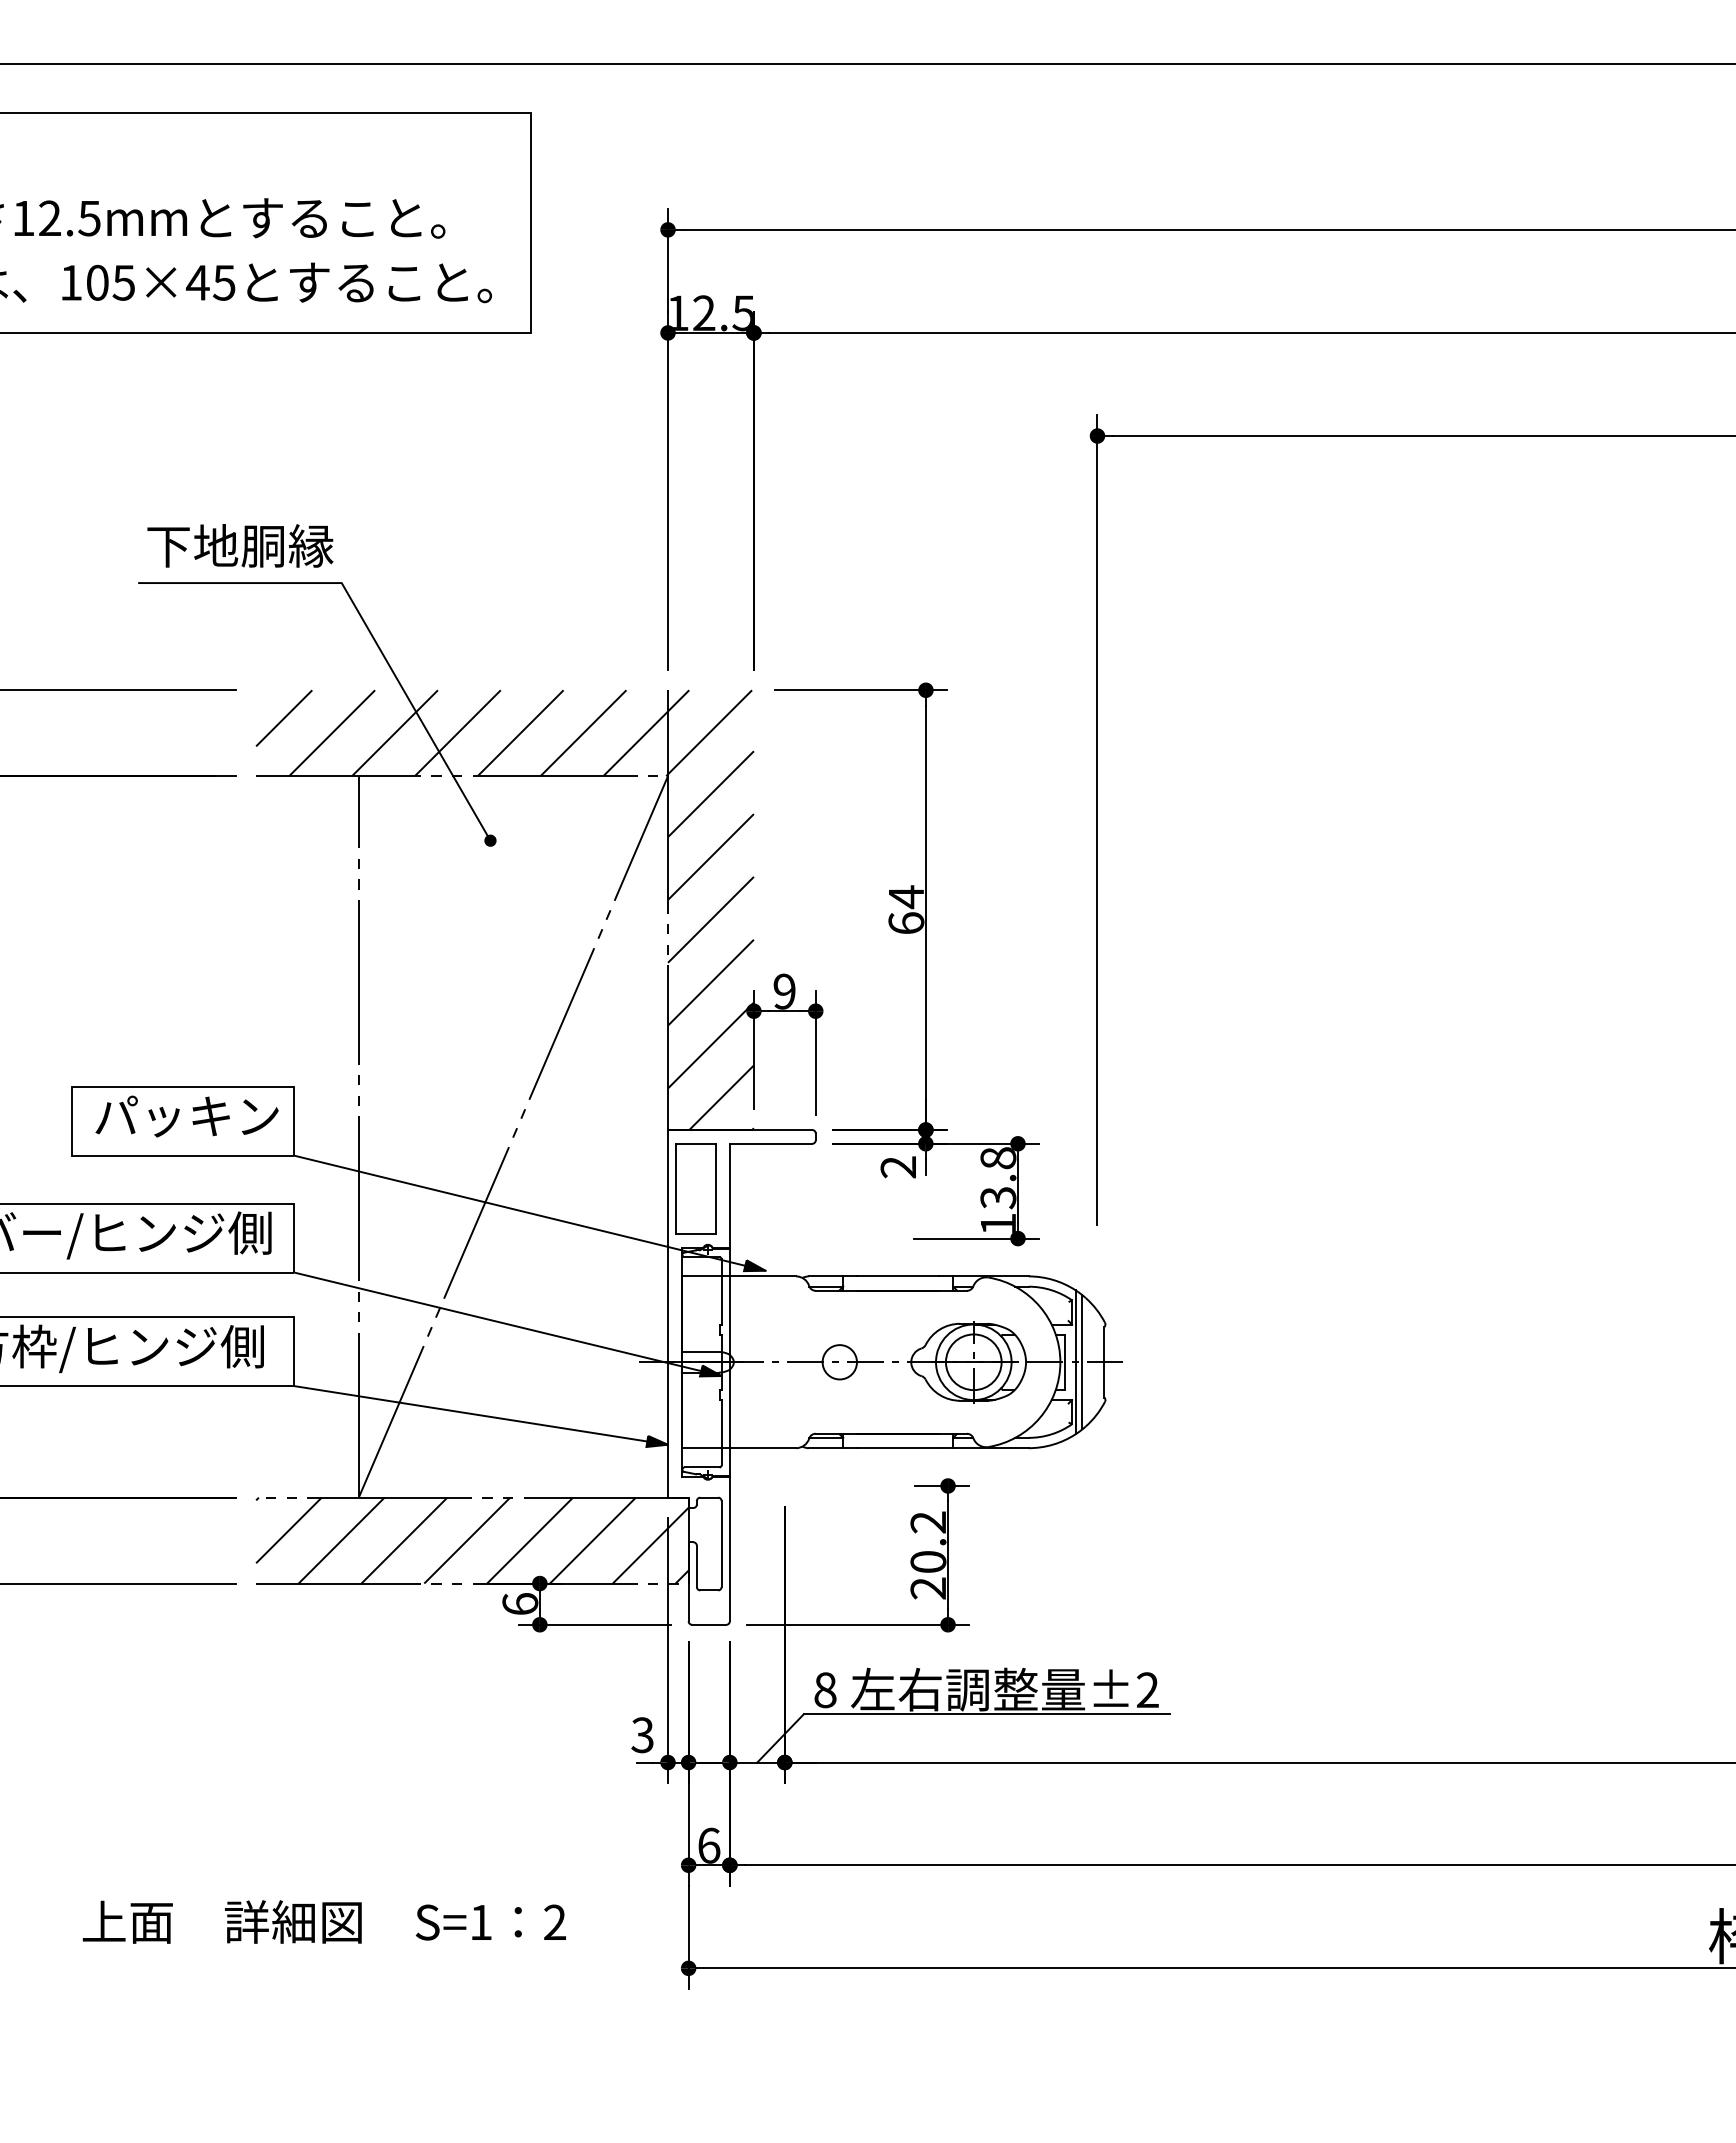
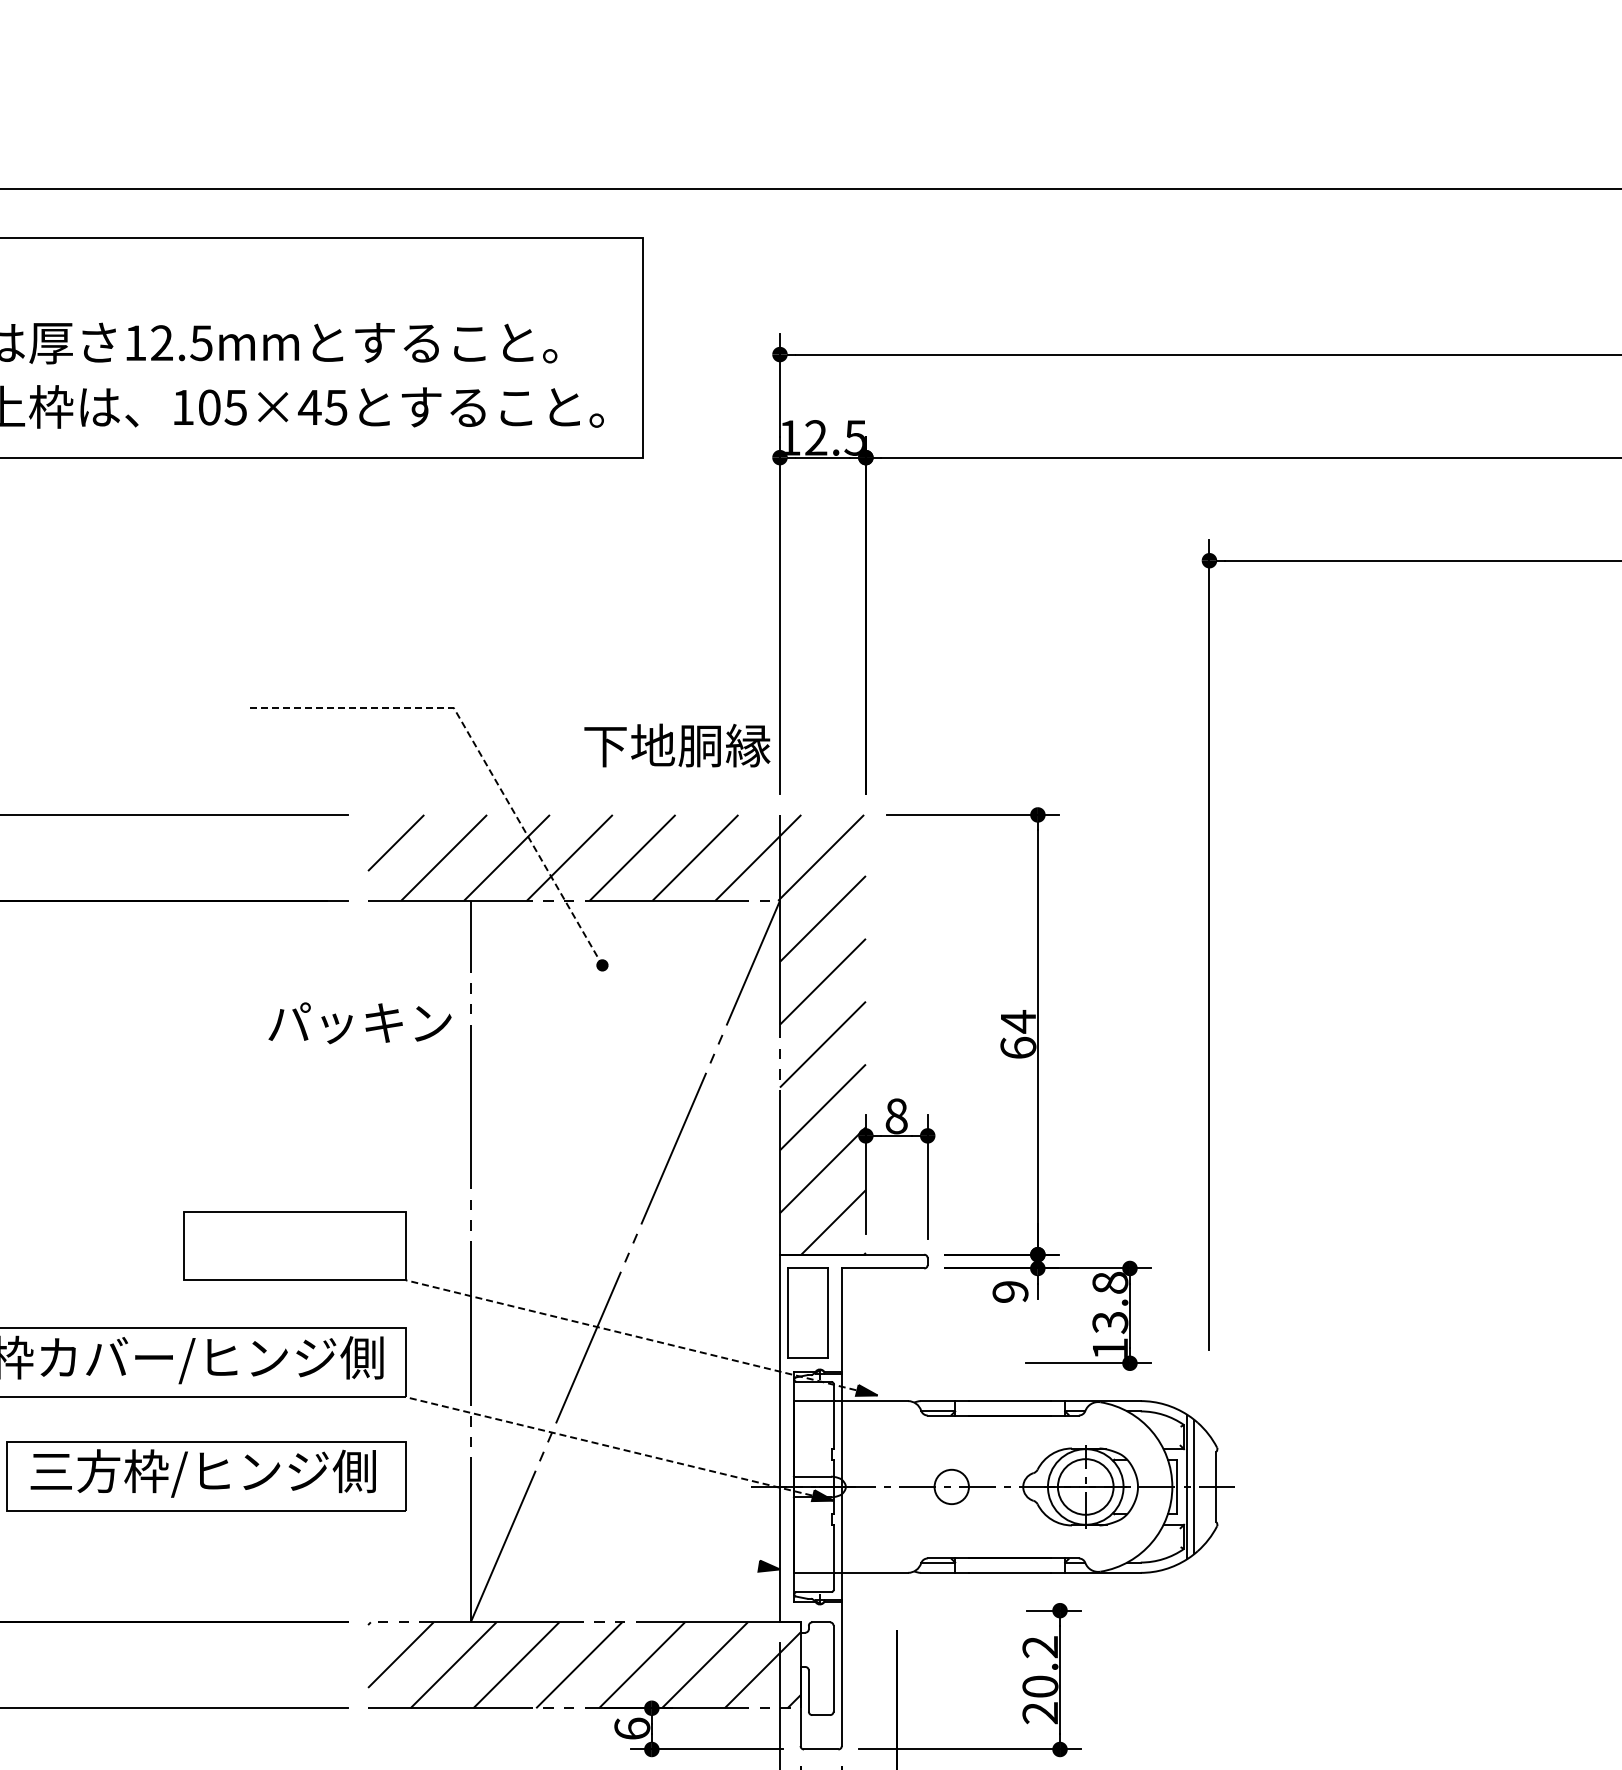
text: (240, 545) -> (677, 745), moved
line: (365, 623) -> (477, 748), solid -> dashed
text: (784, 991) -> (896, 1116), 9 -> 8
text: (186, 1116) -> (359, 1023), moved
text: (898, 1167) -> (1010, 1292), 2 -> 9
line: (529, 1213) -> (641, 1338), solid -> dashed
line: (507, 1324) -> (619, 1449), solid -> dashed
line: (480, 1415) -> (592, 1540), removed

